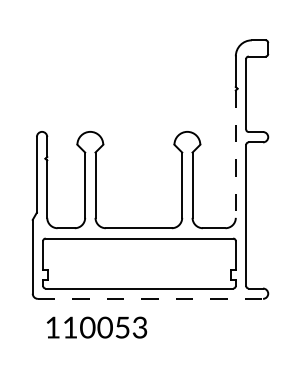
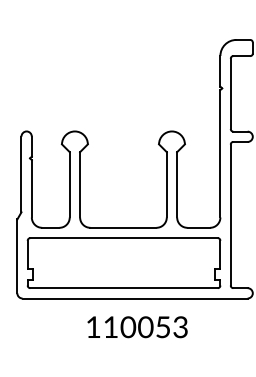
line: (235, 154) -> (220, 154), dashed -> solid
line: (150, 298) -> (135, 298), dashed -> solid
text: (97, 327) -> (138, 327), moved

